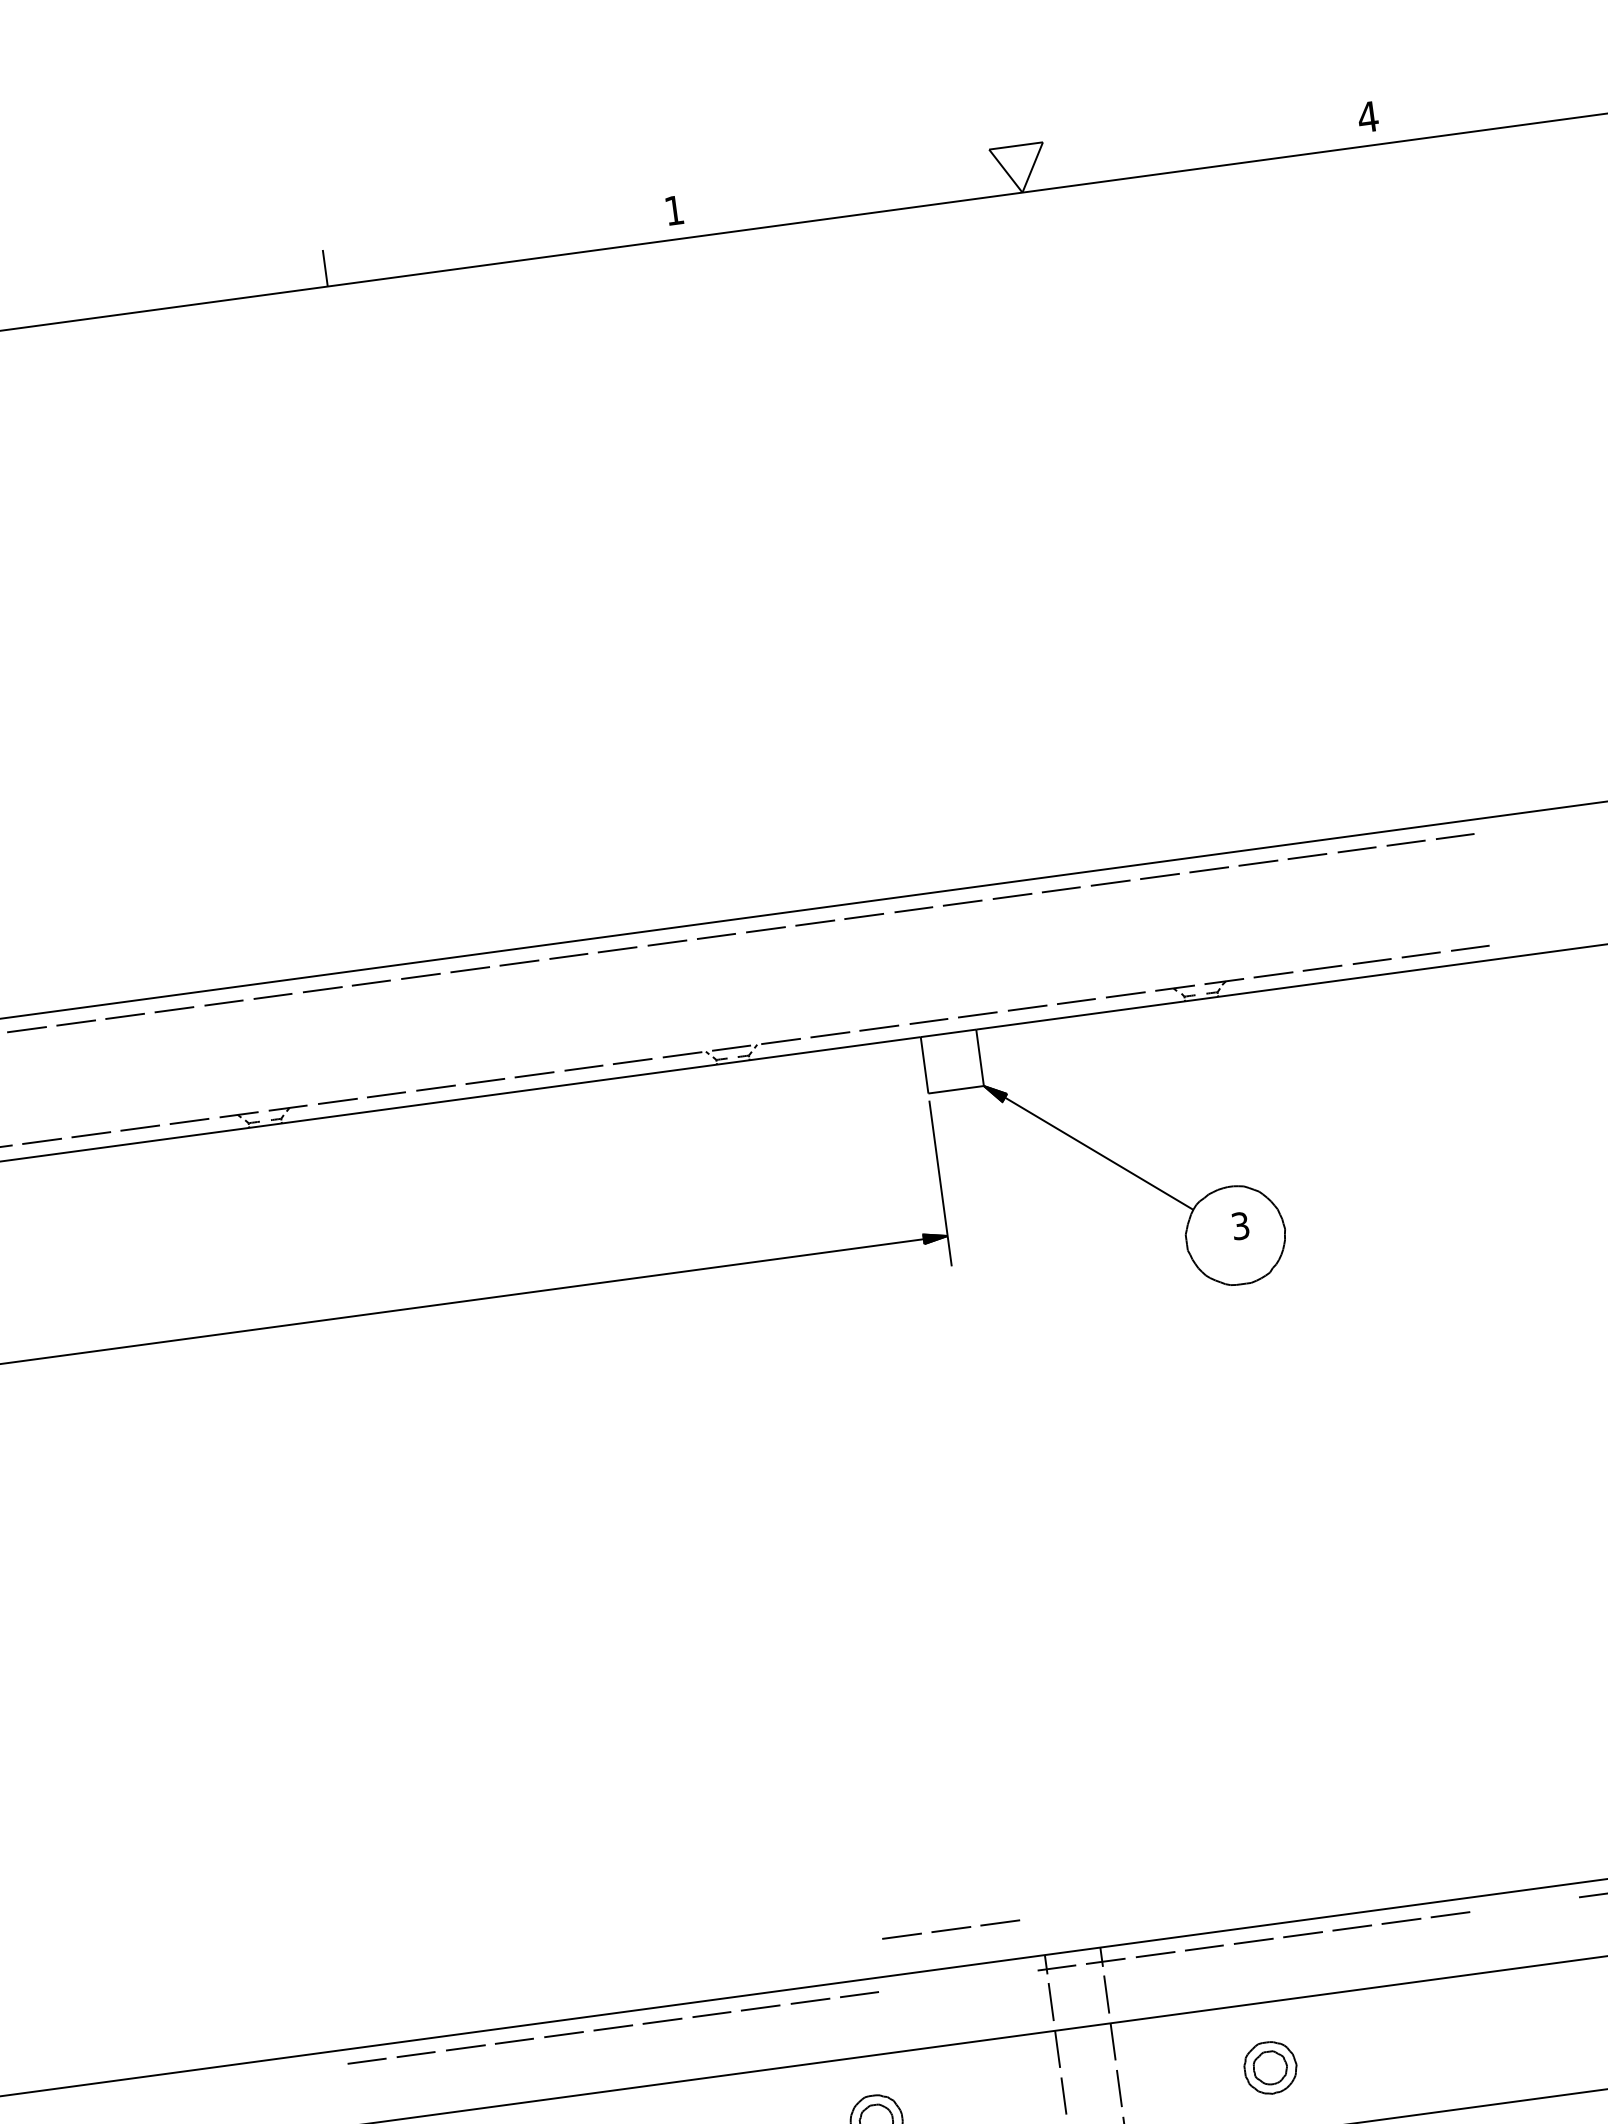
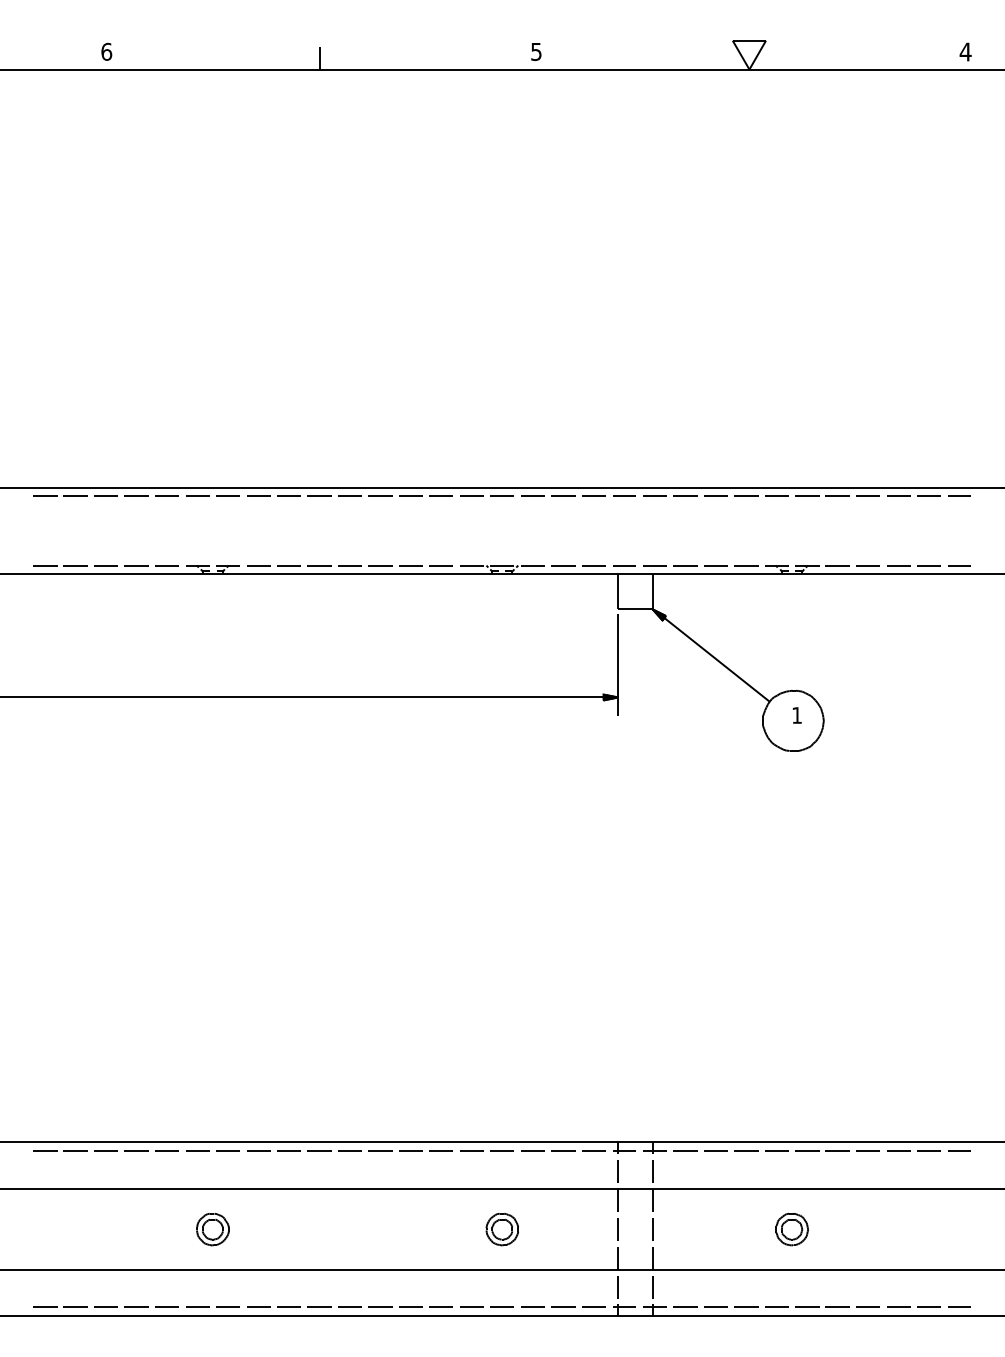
text: (674, 211) -> (536, 52), 1 -> 5
text: (1239, 1226) -> (796, 715), 3 -> 1
line: (1518, 1904) -> (910, 1150), added
line: (951, 1928) -> (563, 1150), moved
part: (1269, 2068) -> (791, 1229), moved
line: (217, 2080) -> (105, 1150), added

